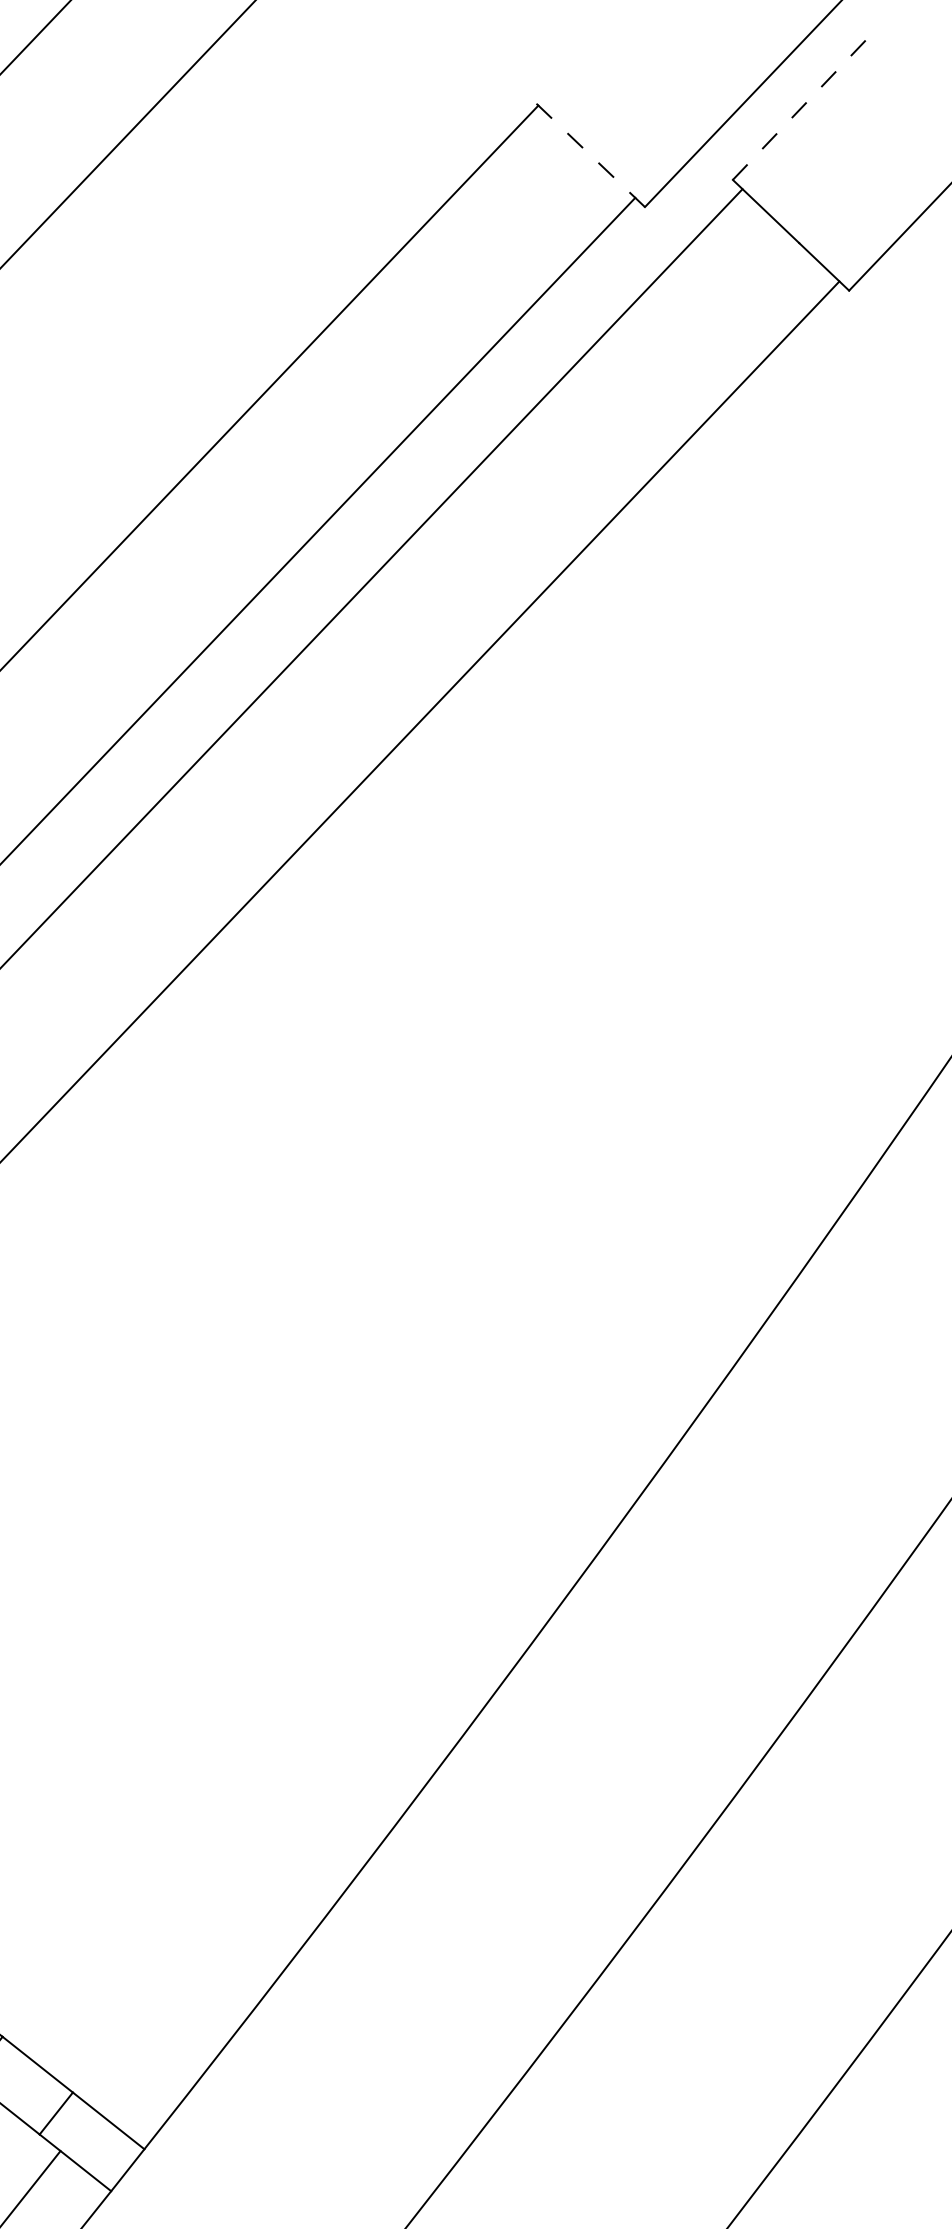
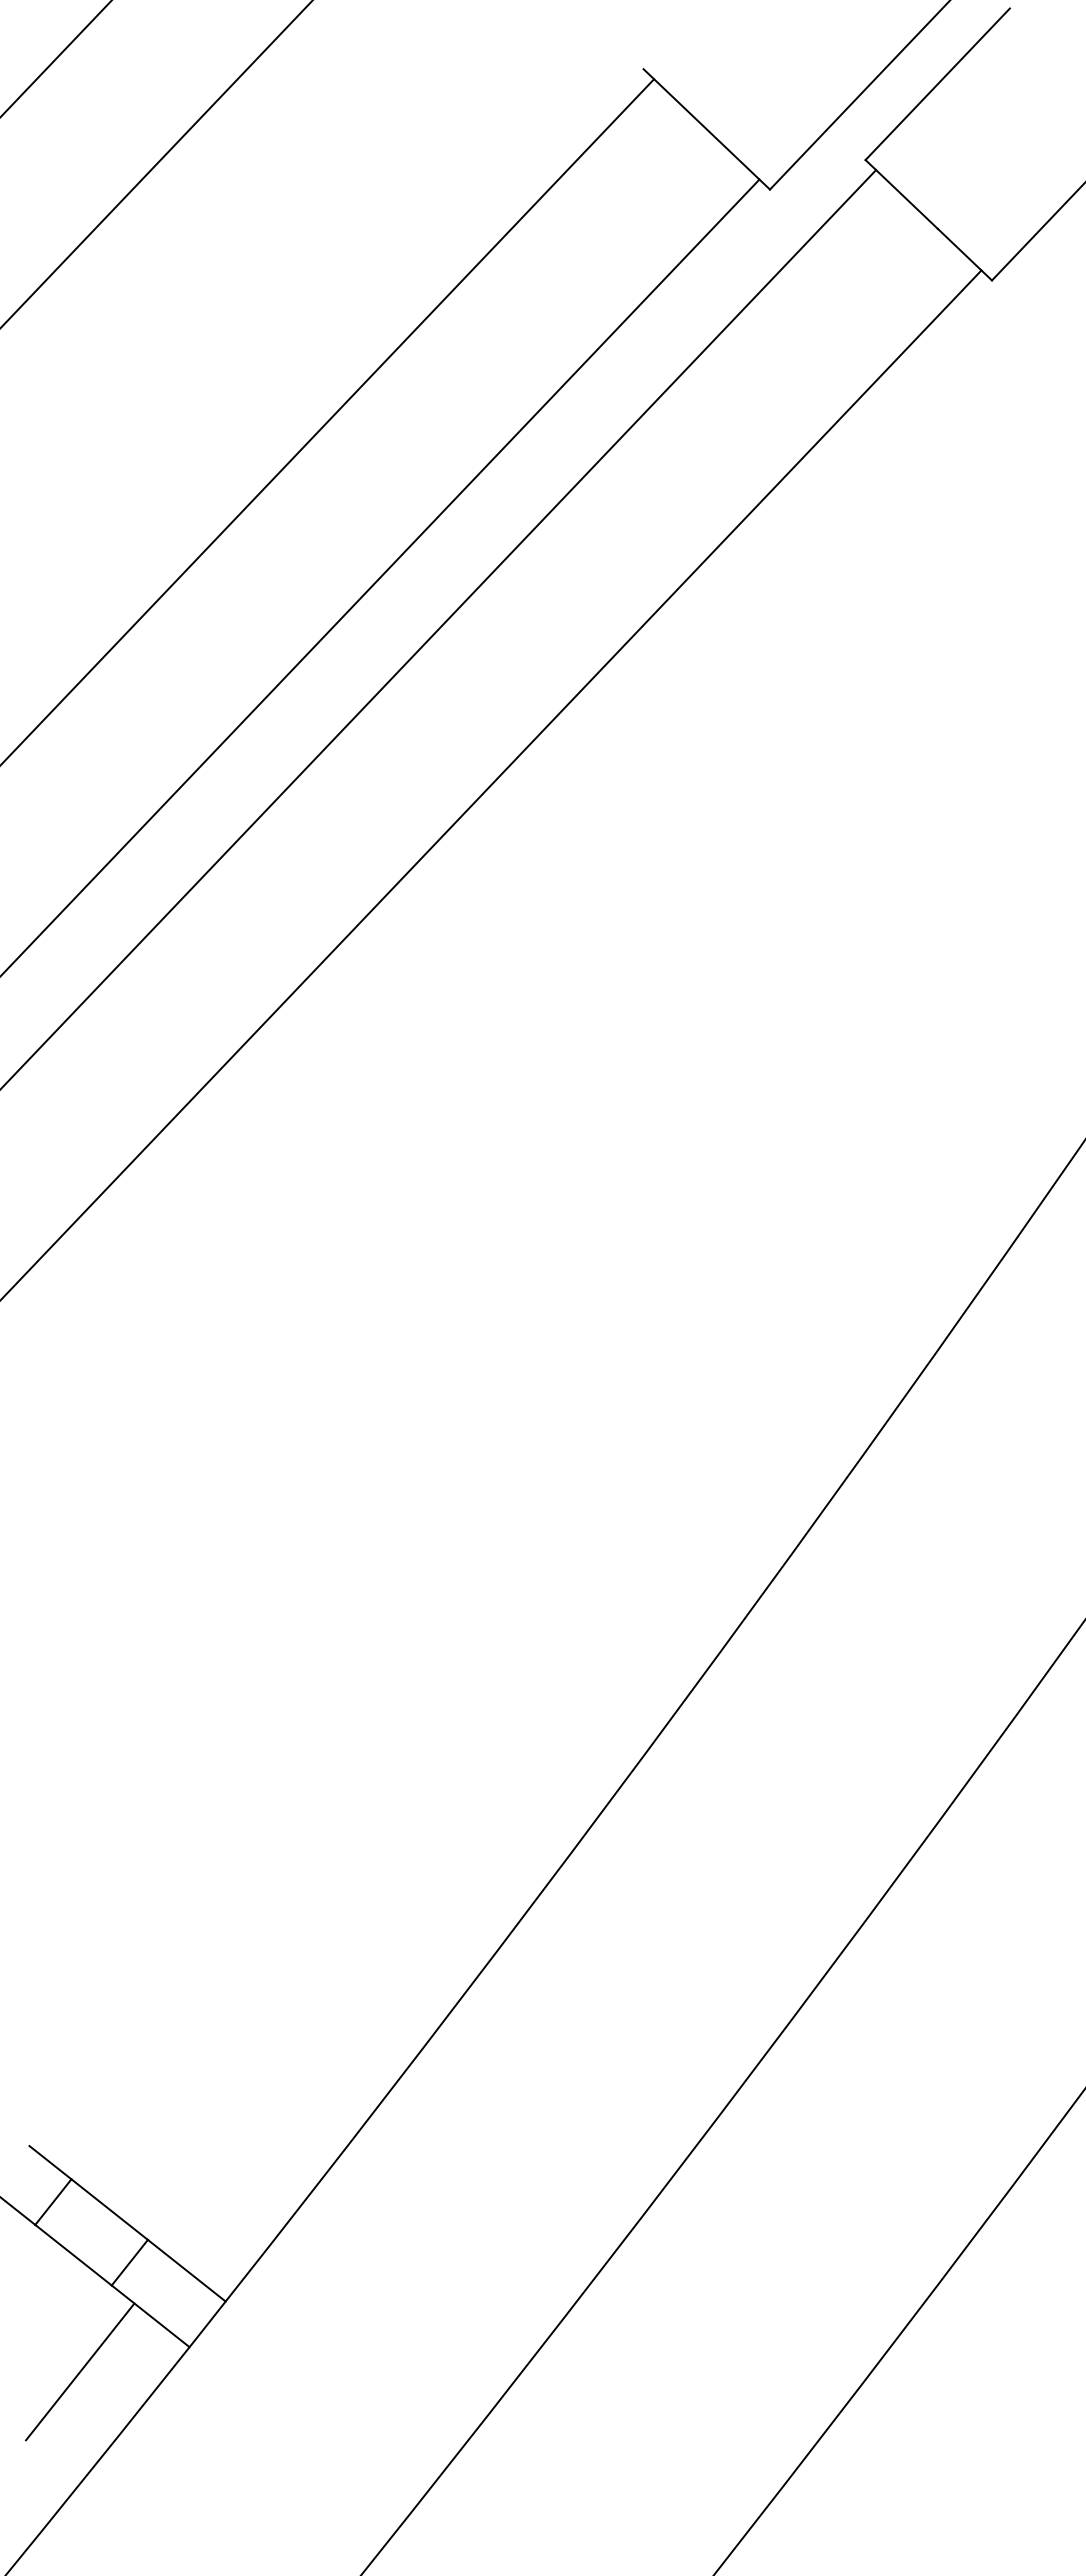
line: (799, 110) -> (937, 84), dashed -> solid
line: (586, 151) -> (706, 129), dashed -> solid

